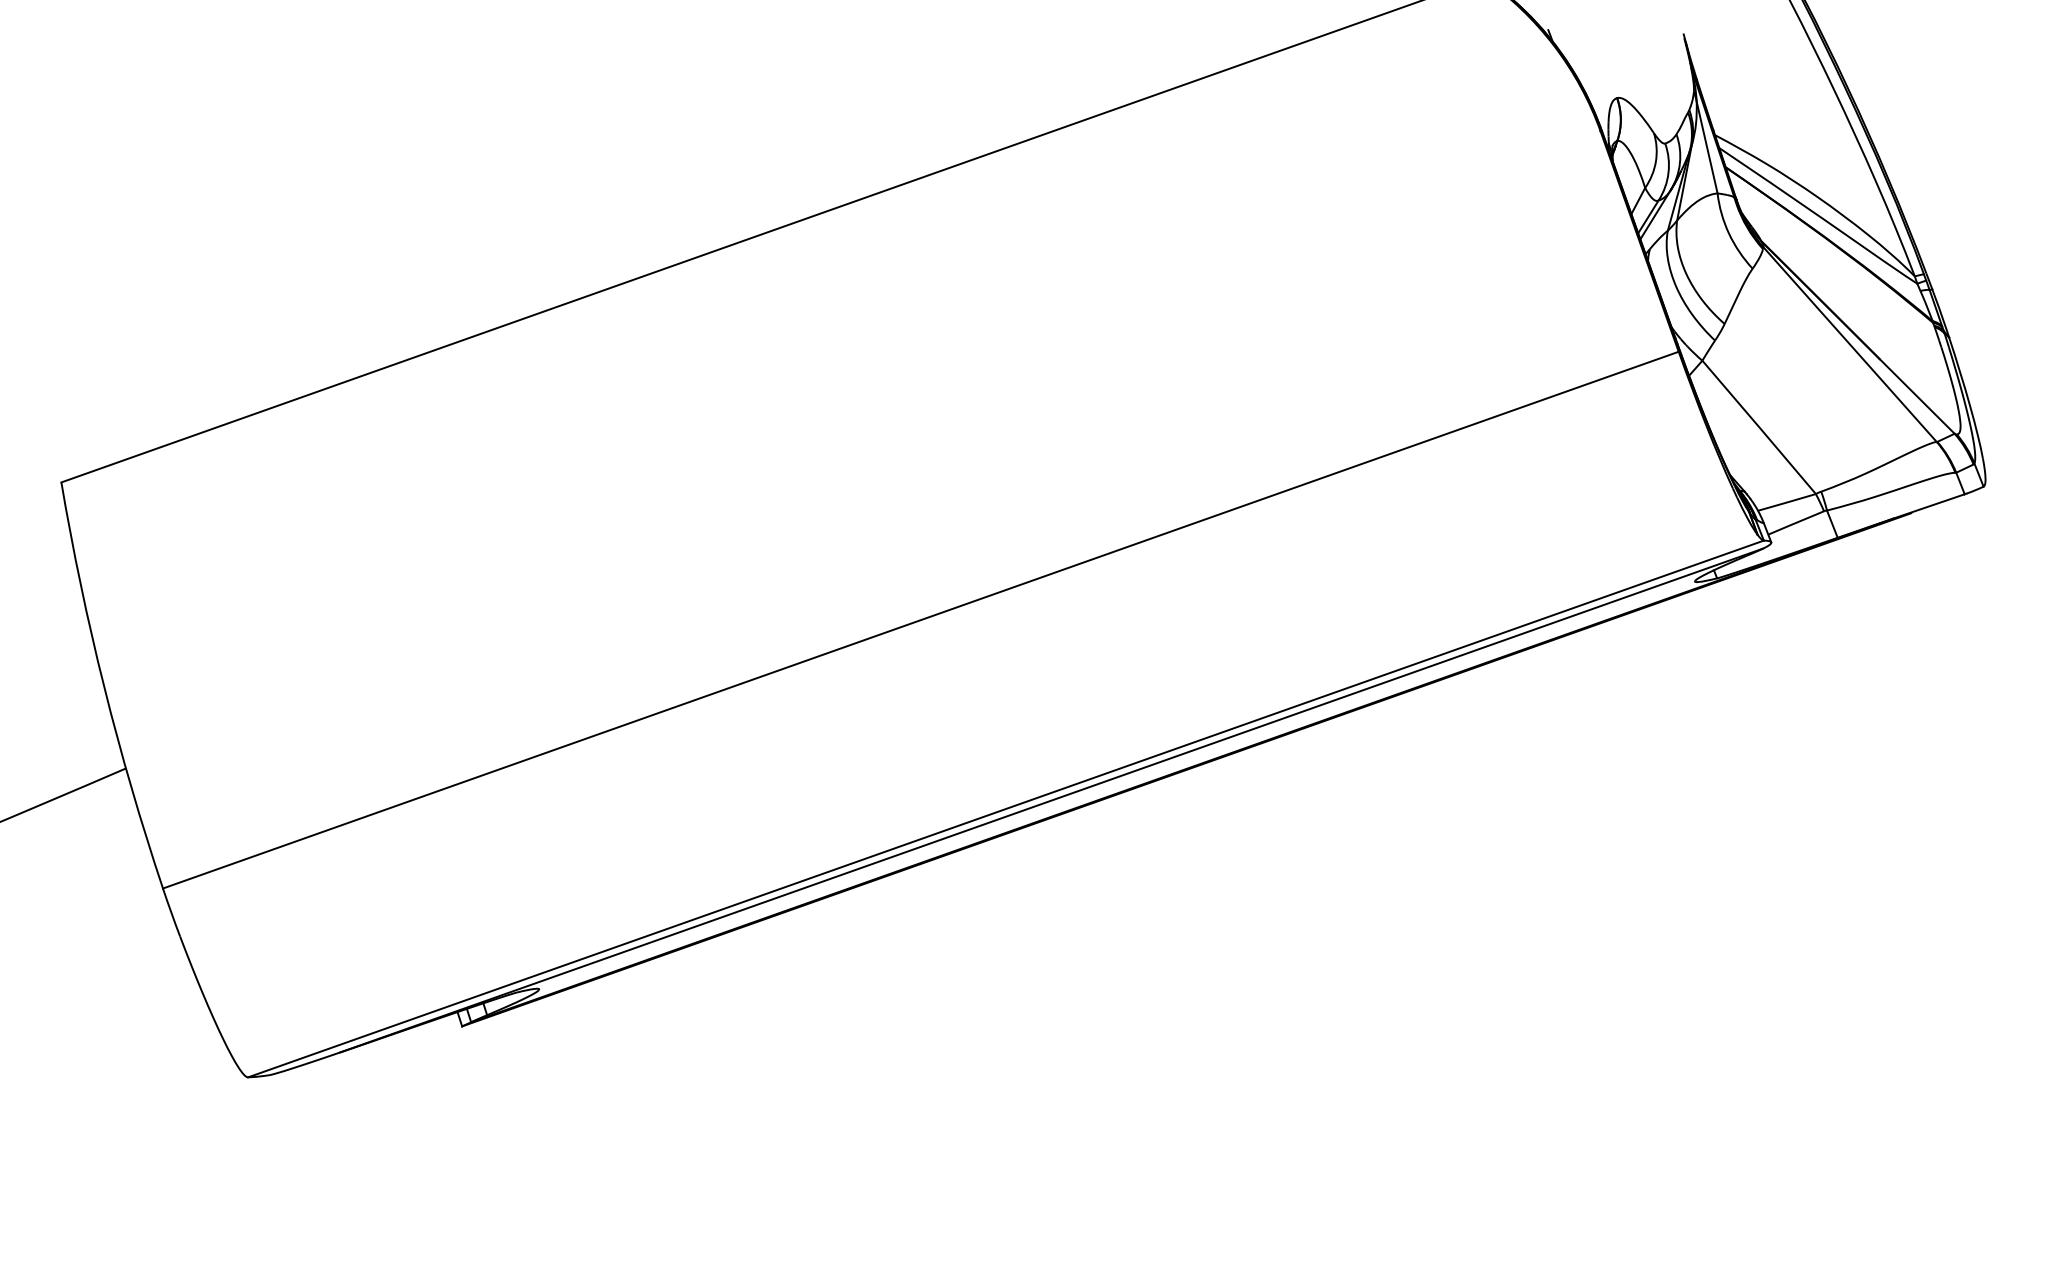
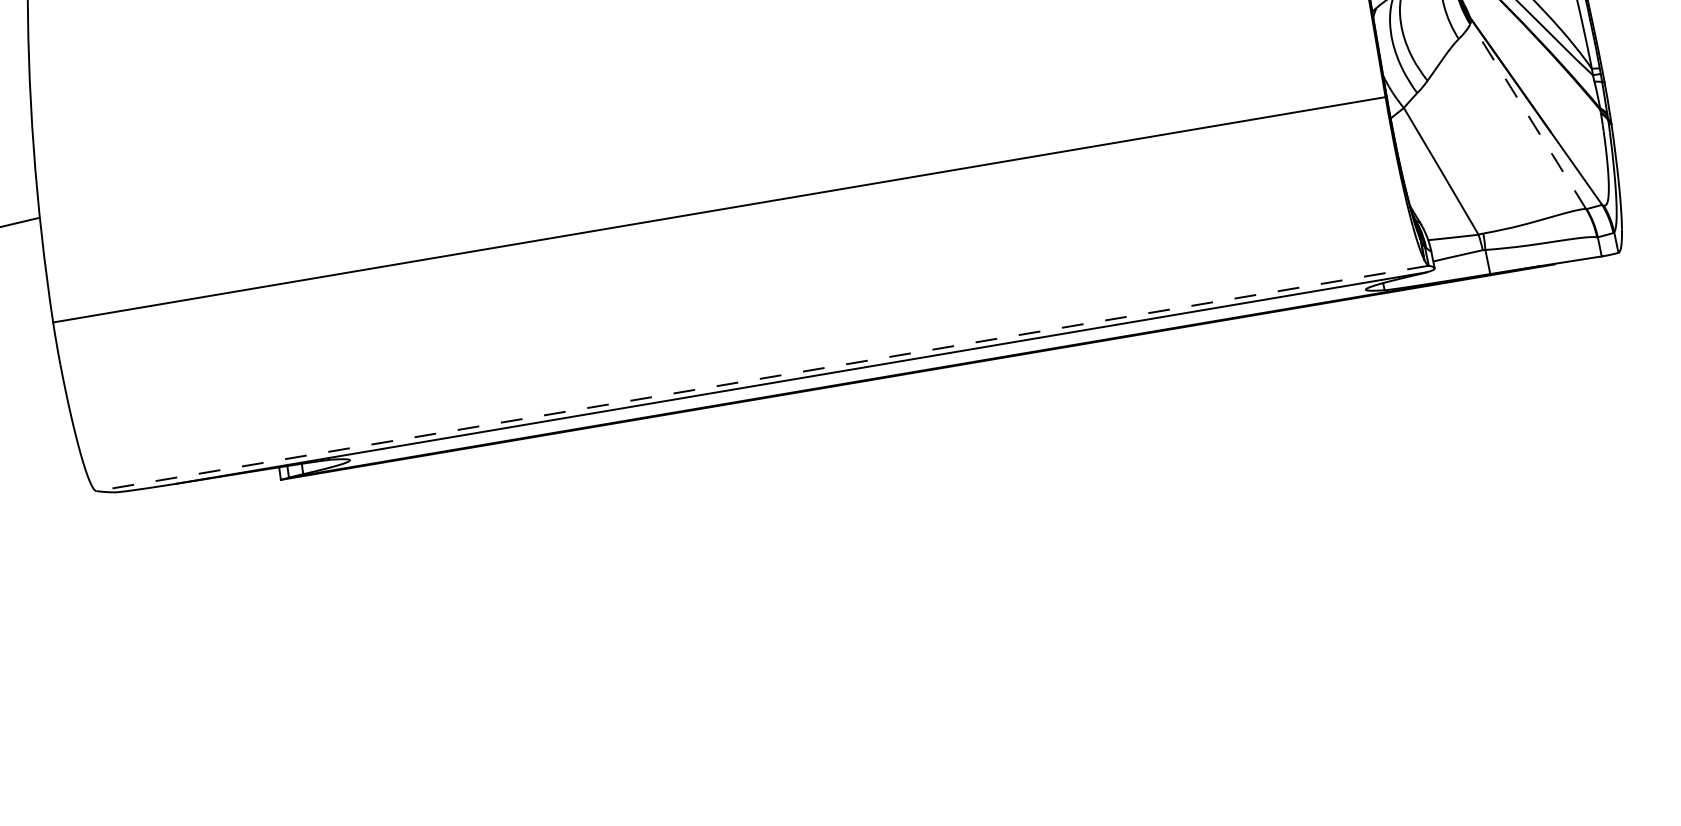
line: (1849, 344) -> (1528, 115), solid -> dashed
line: (1005, 808) -> (762, 377), solid -> dashed

